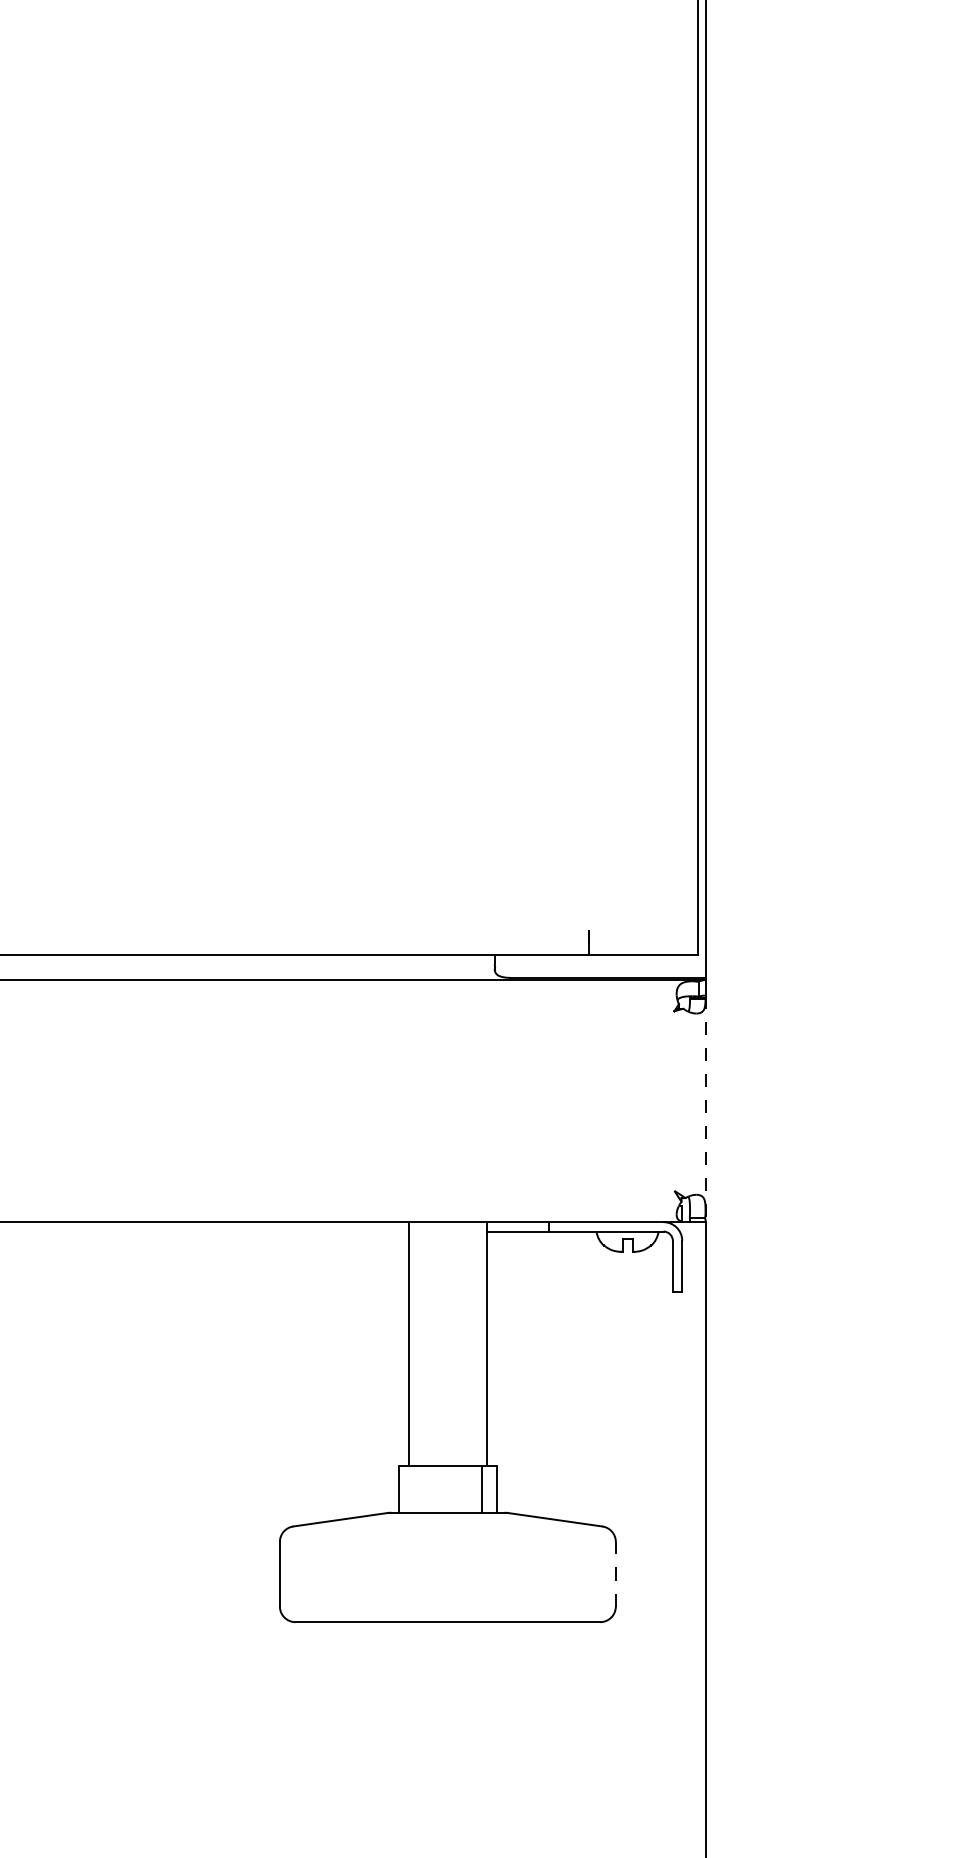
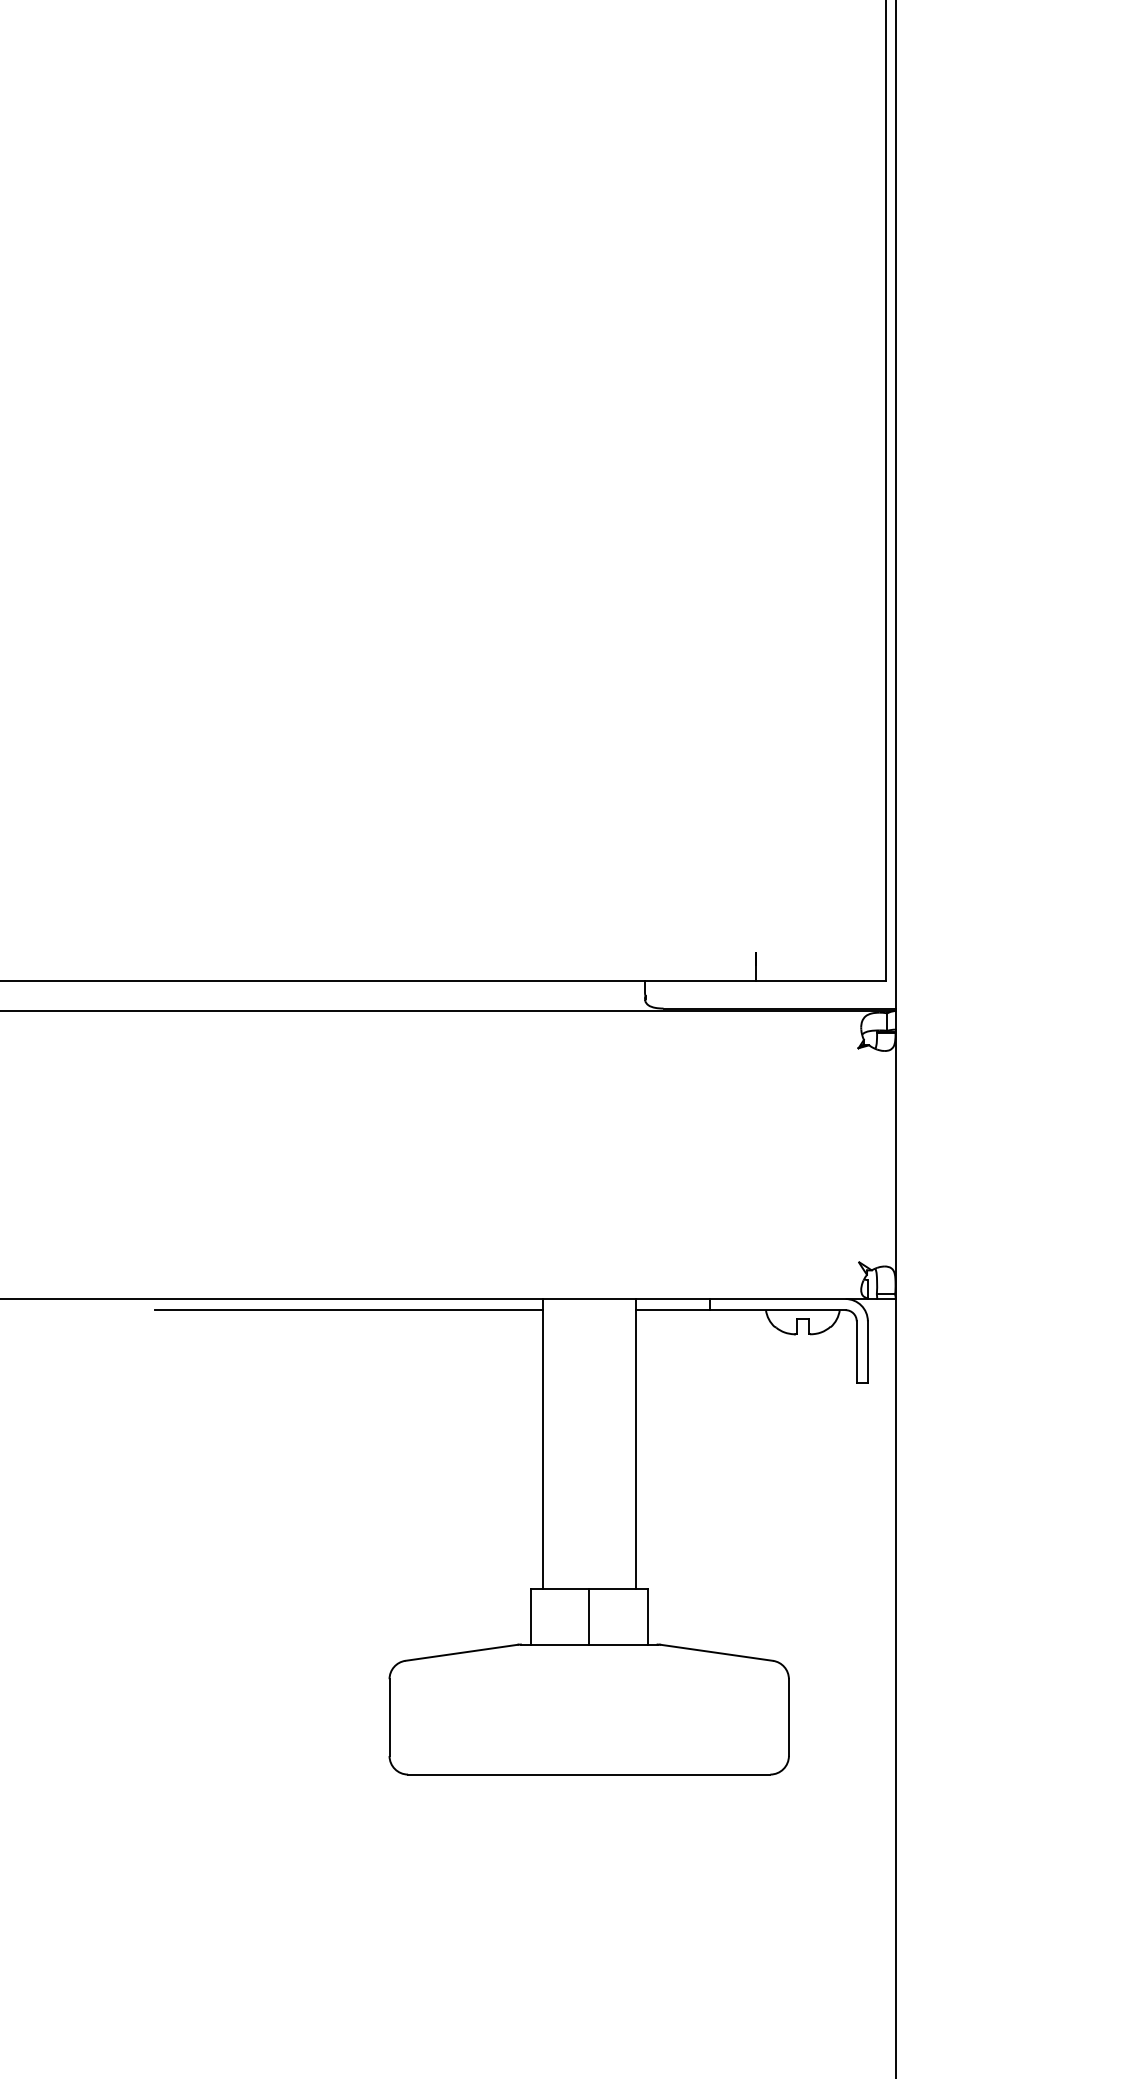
line: (705, 1109) -> (895, 1165), dashed -> solid
line: (245, 1231) -> (348, 1310), added
line: (481, 1488) -> (588, 1615), moved
line: (615, 1573) -> (788, 1716), dashed -> solid

